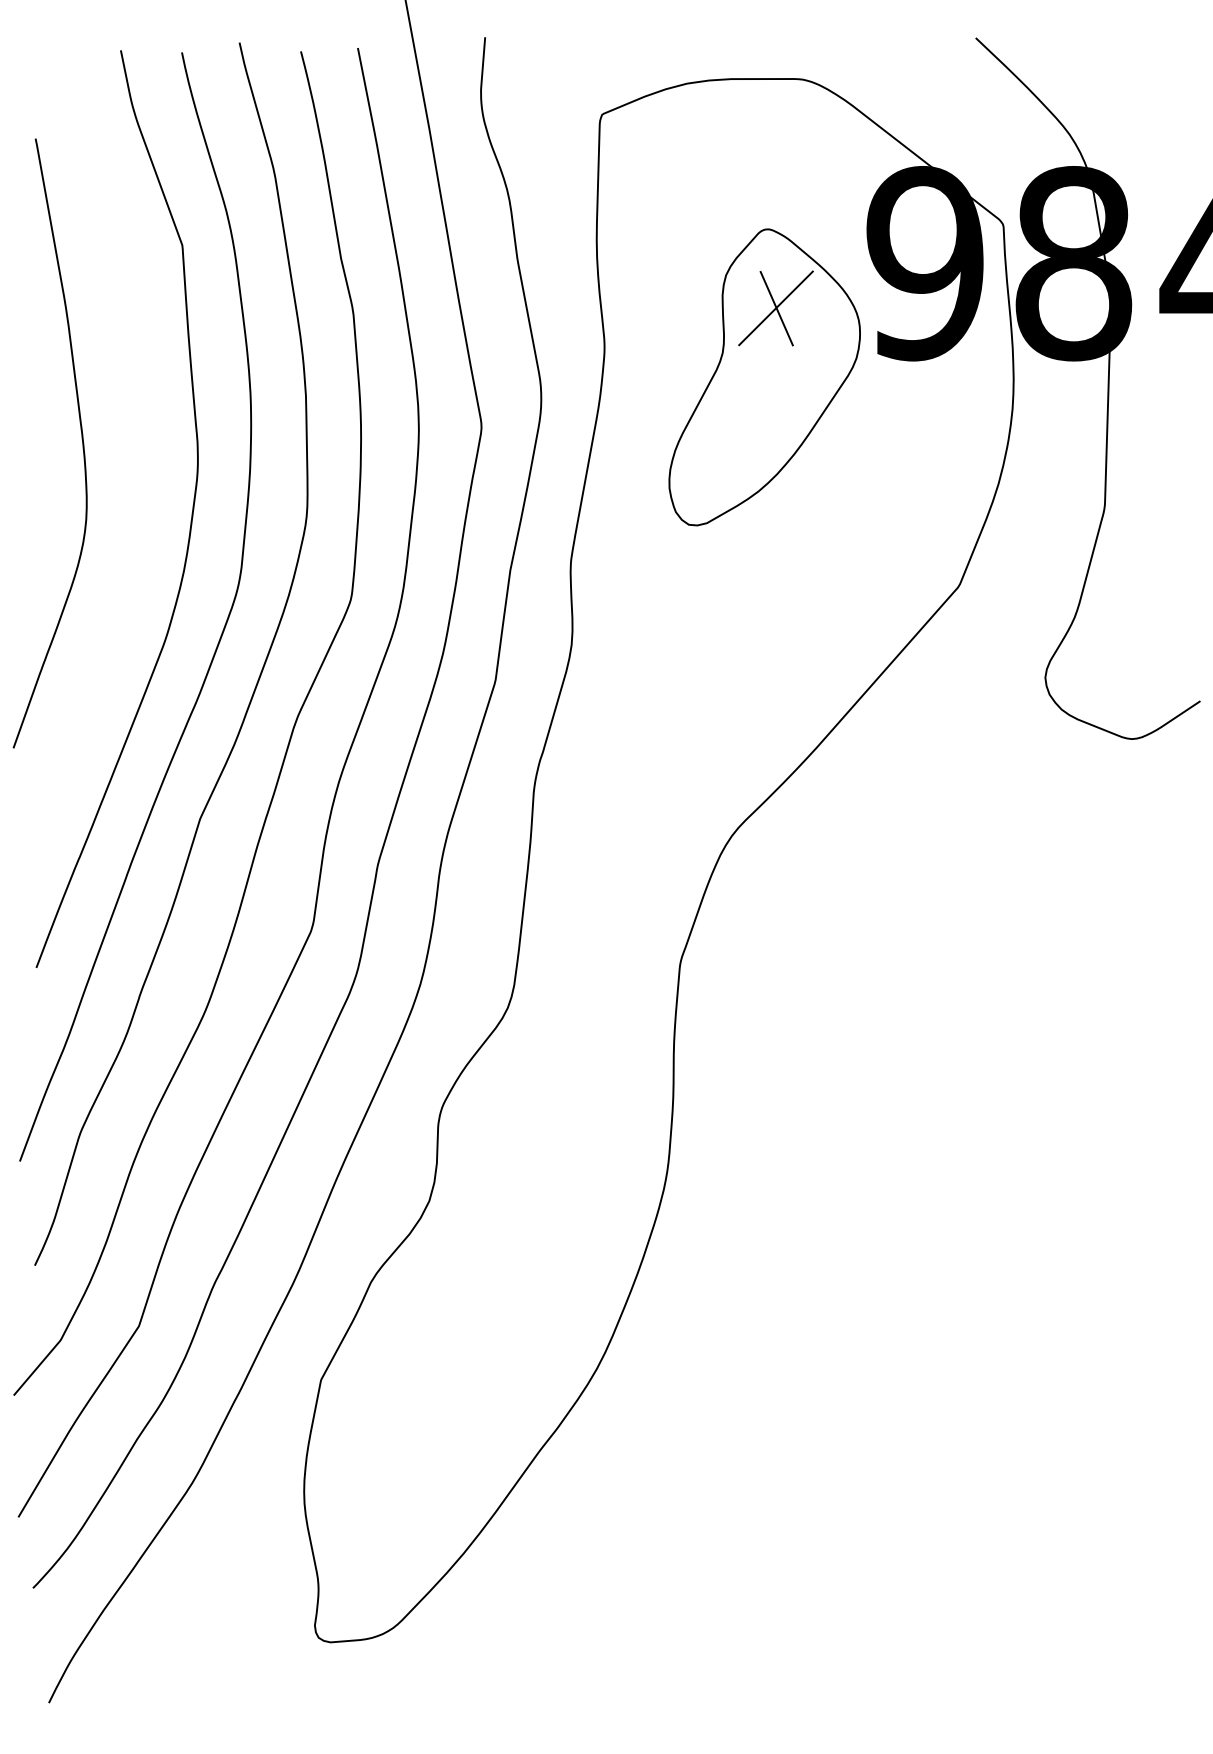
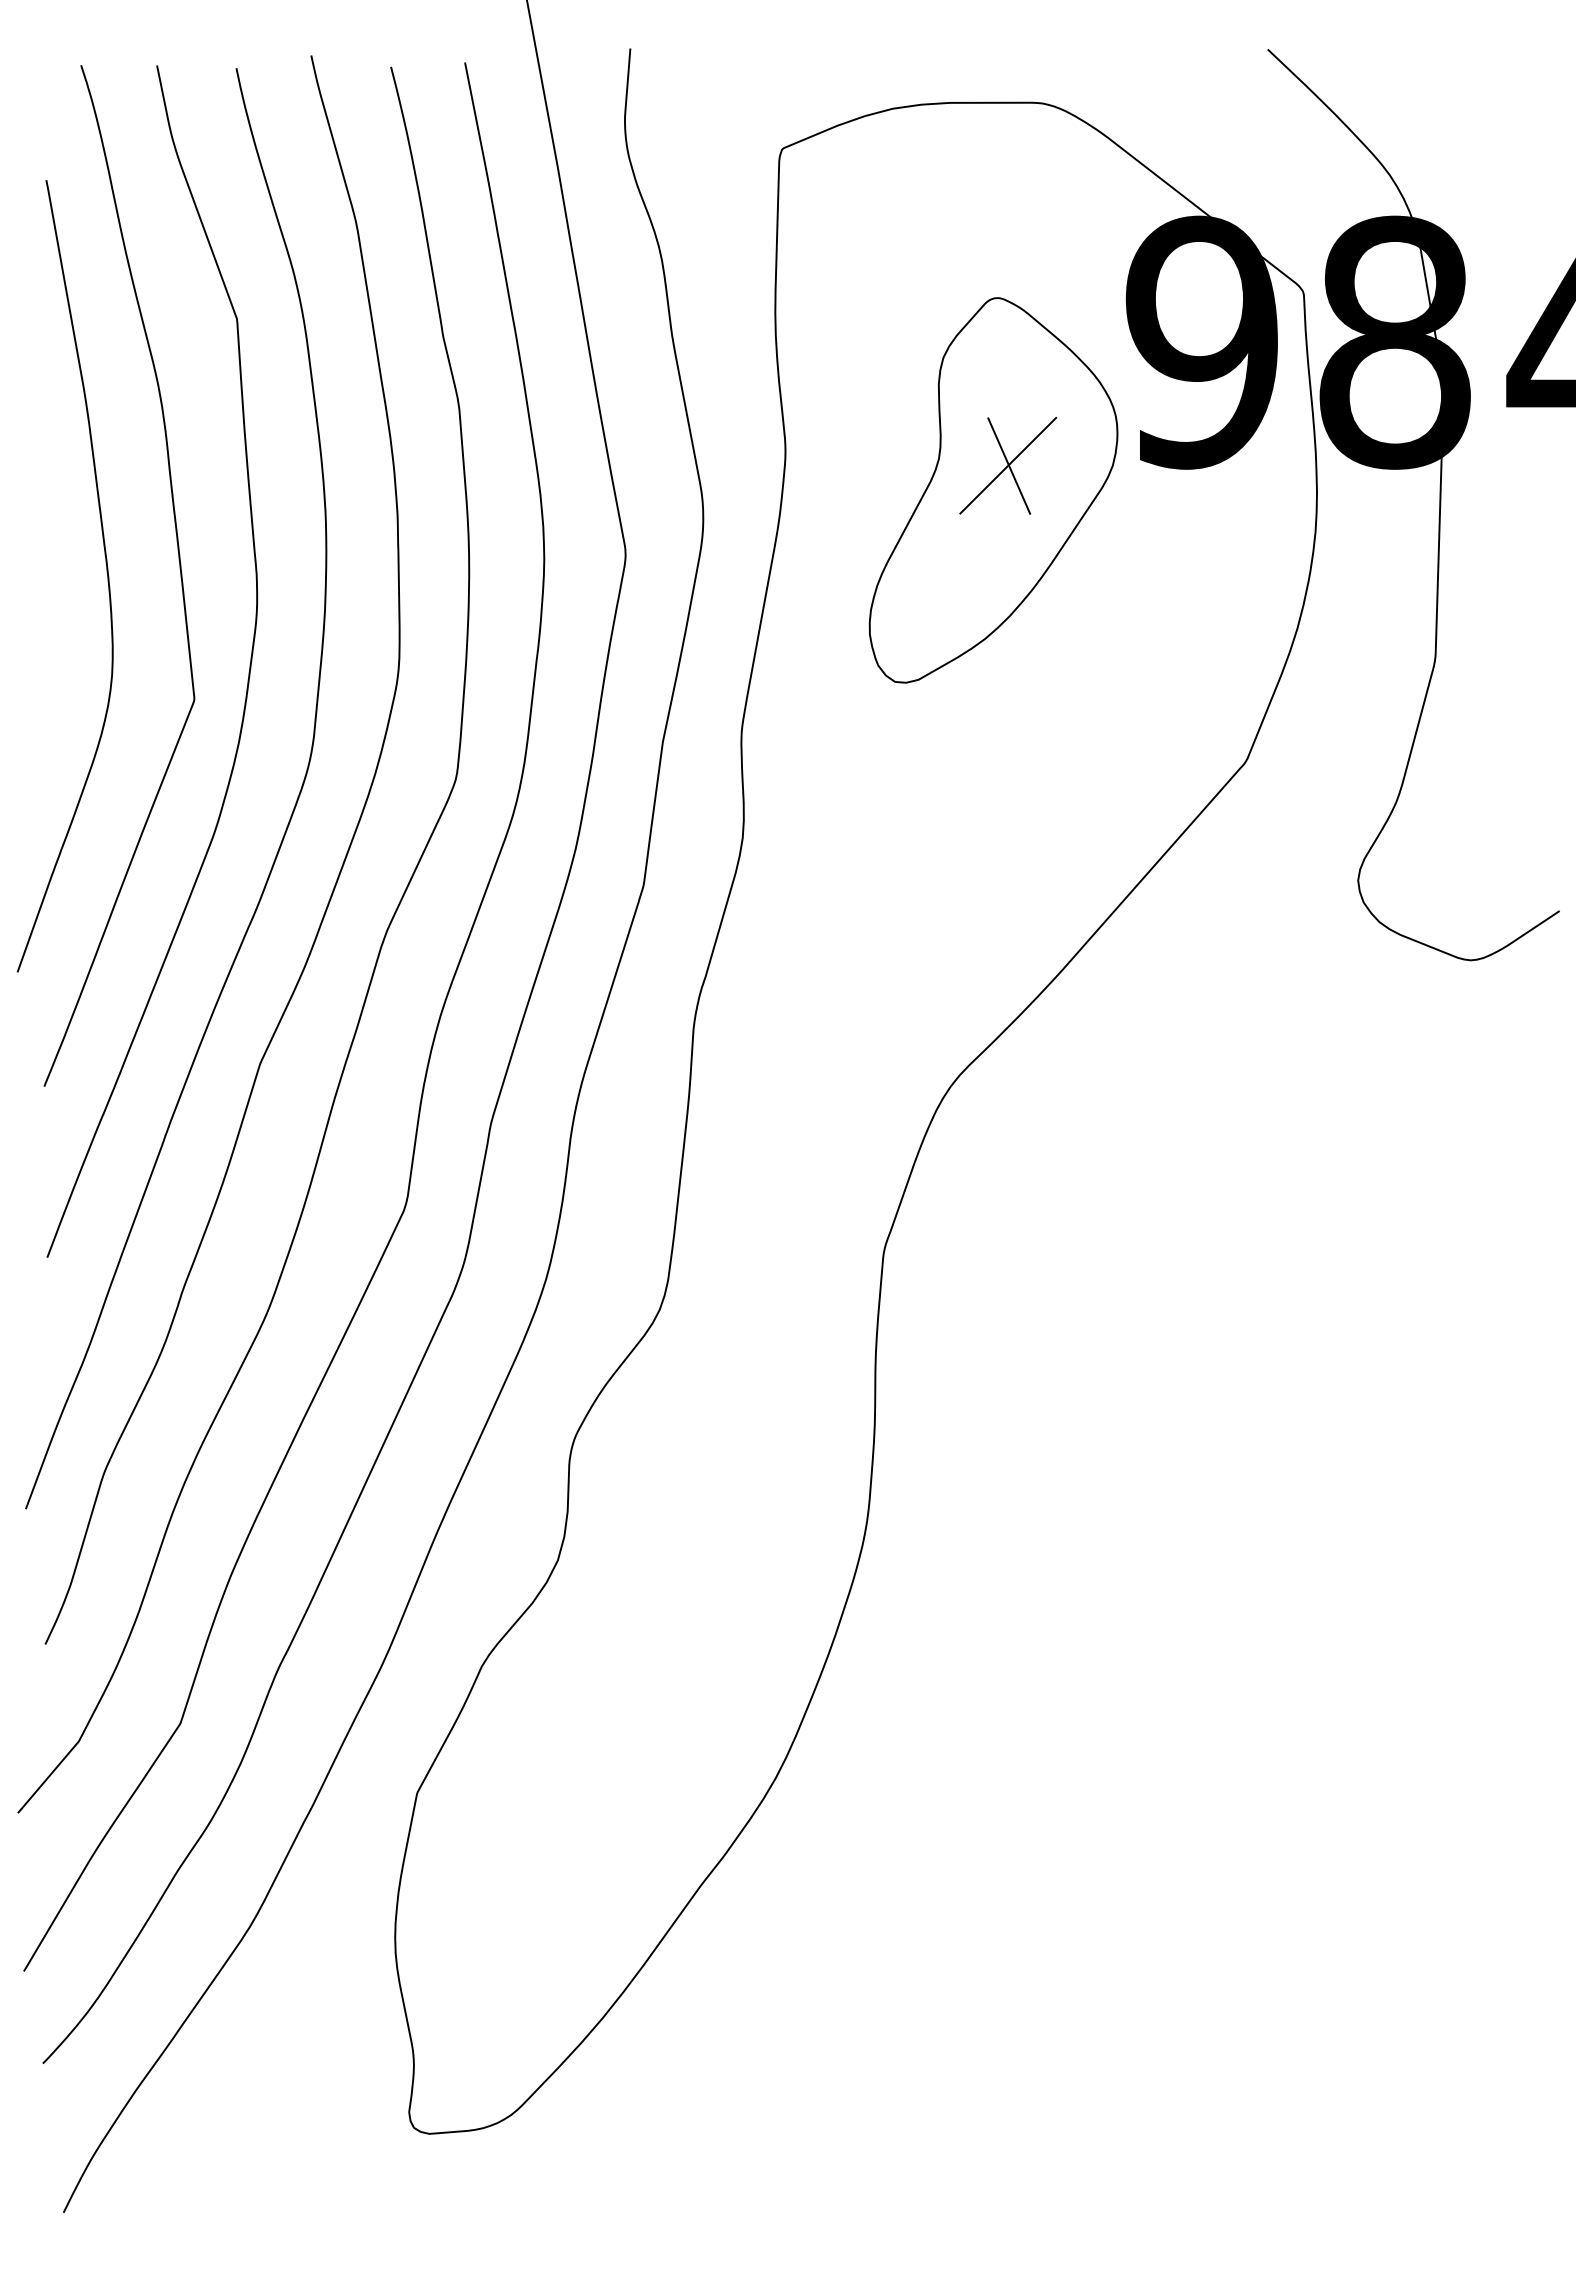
part: (776, 308) -> (1008, 465), moved
curve: (138, 438) -> (179, 569), added

